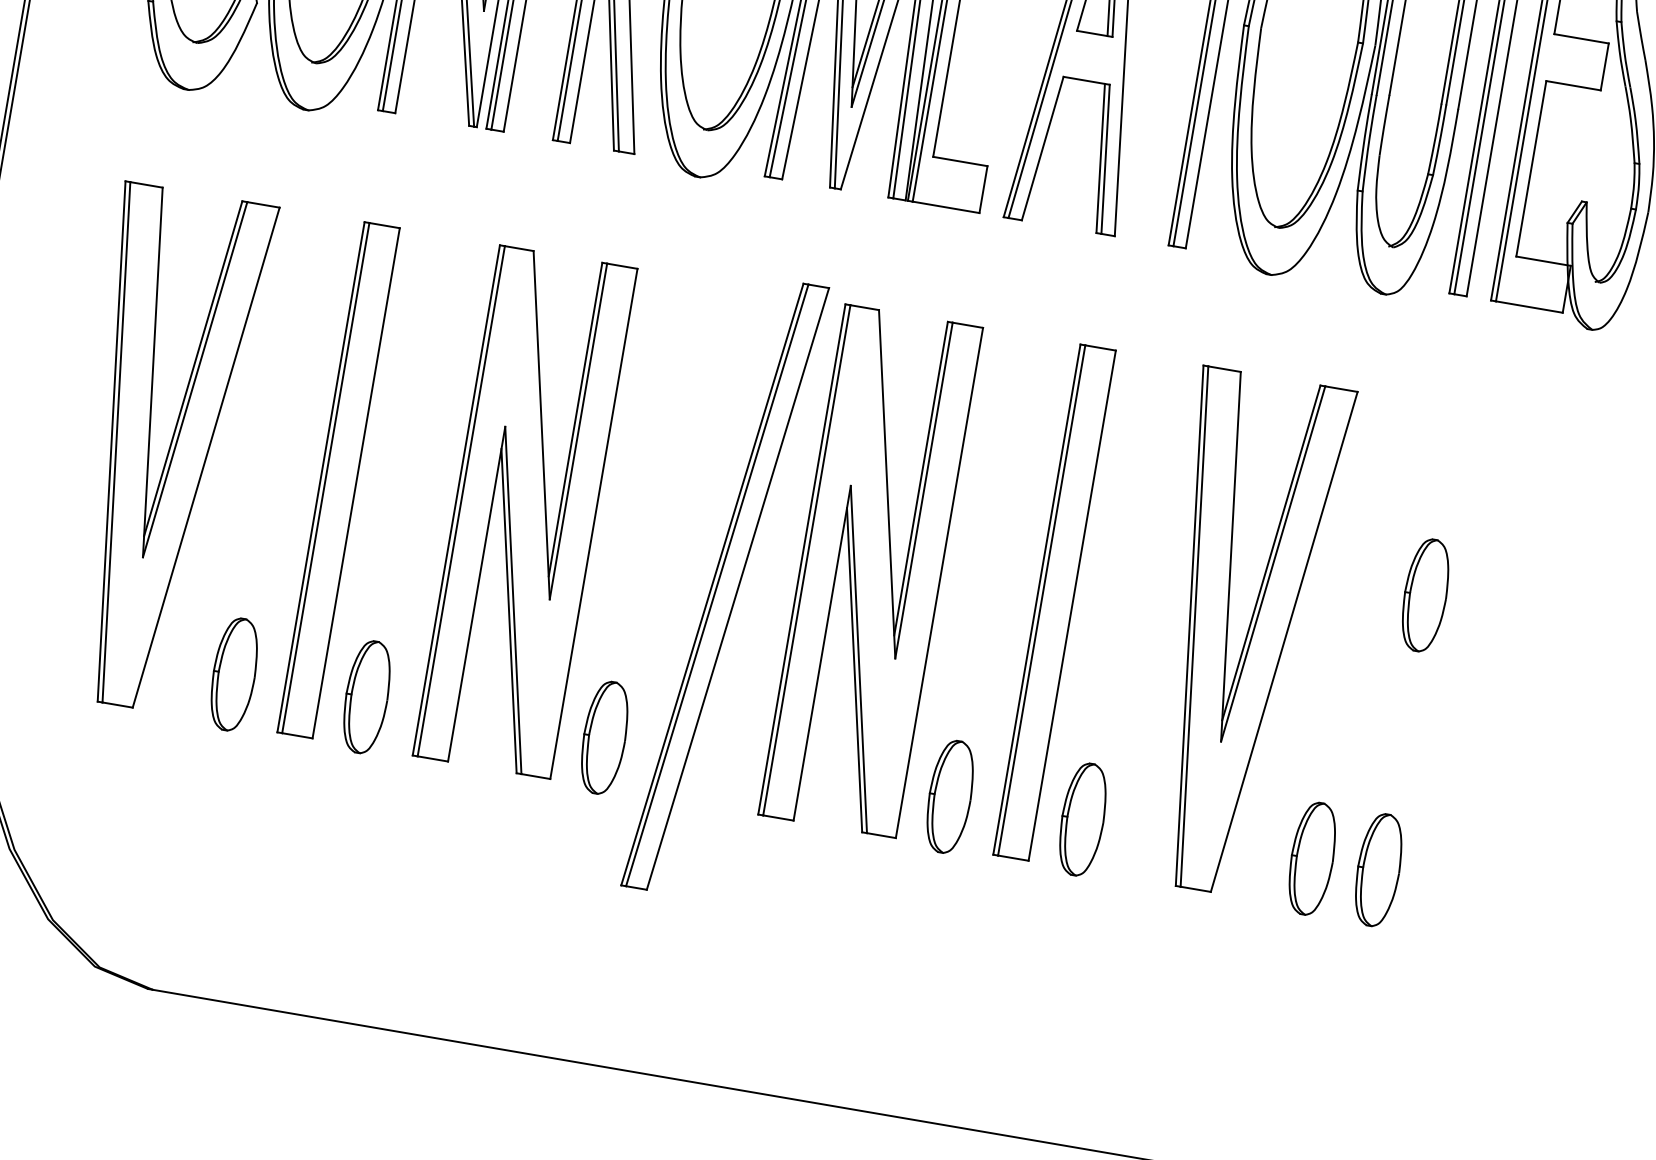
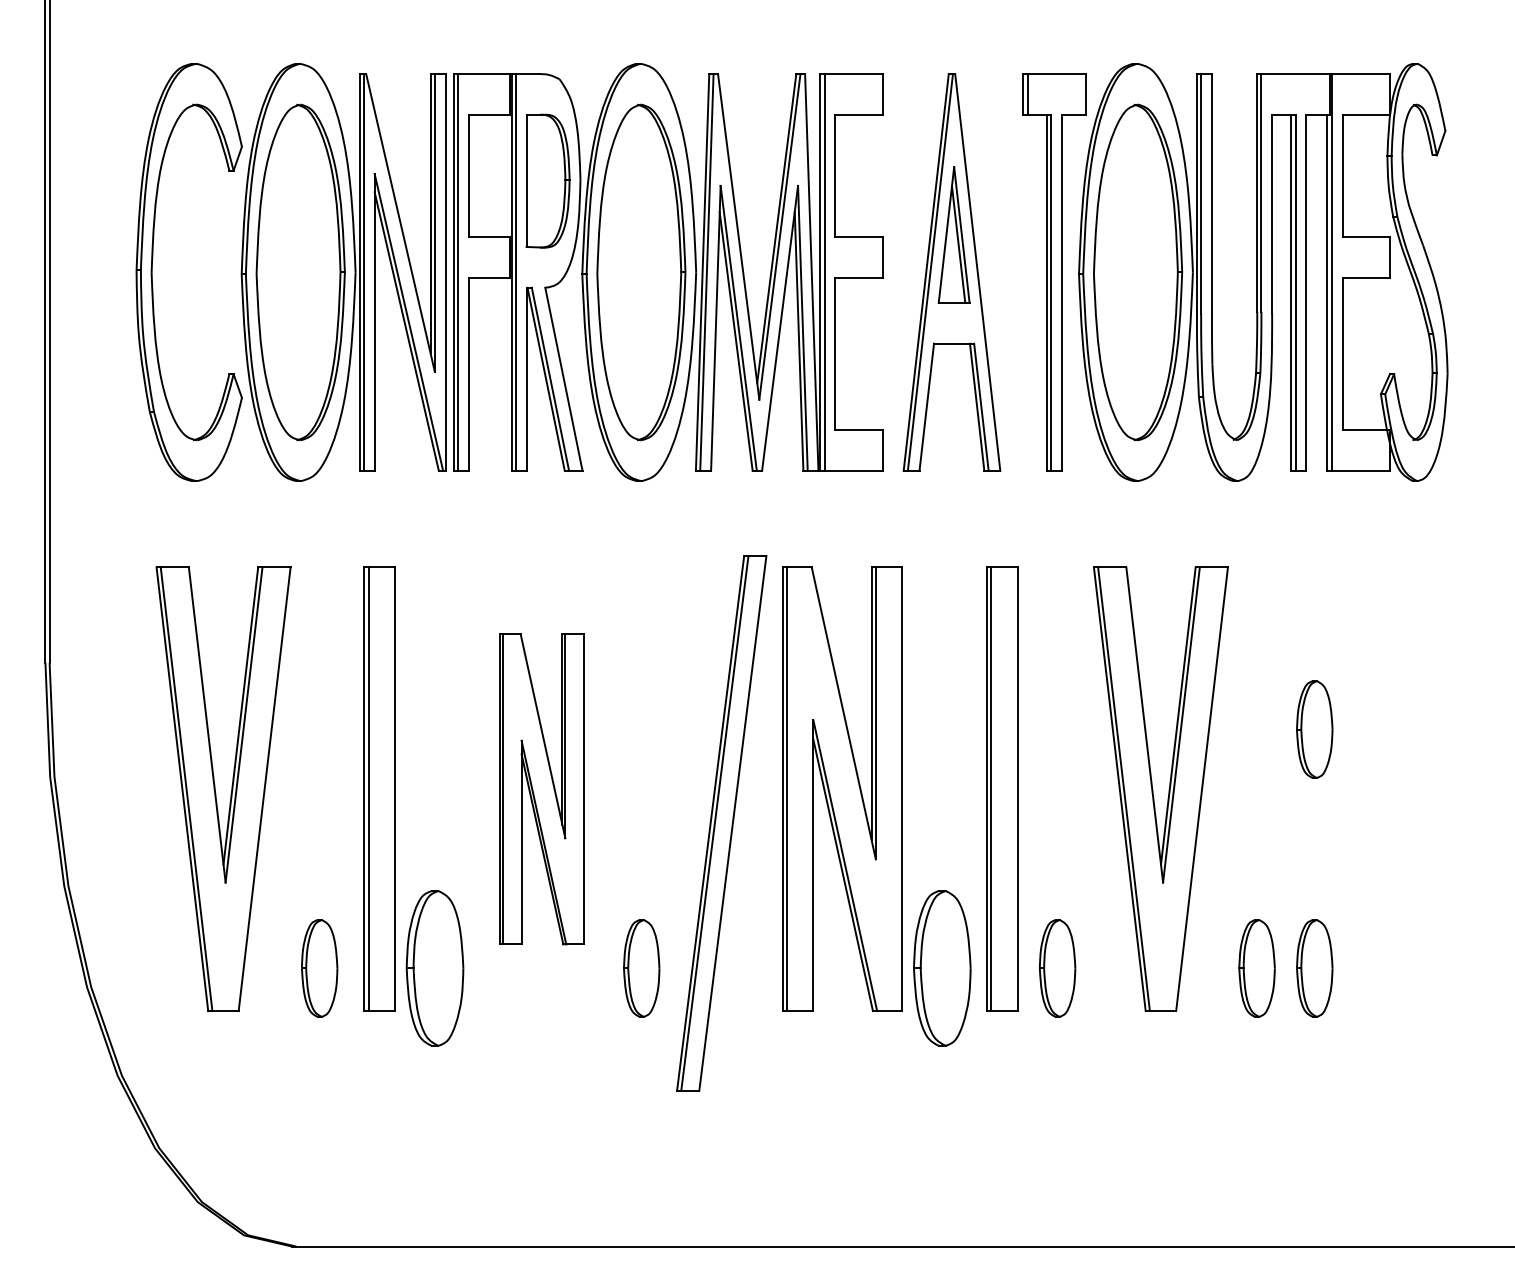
part: (524, 511) -> (541, 788), size x0.7
part: (366, 697) -> (434, 968), size x1.6
part: (949, 796) -> (941, 968), size x1.6

